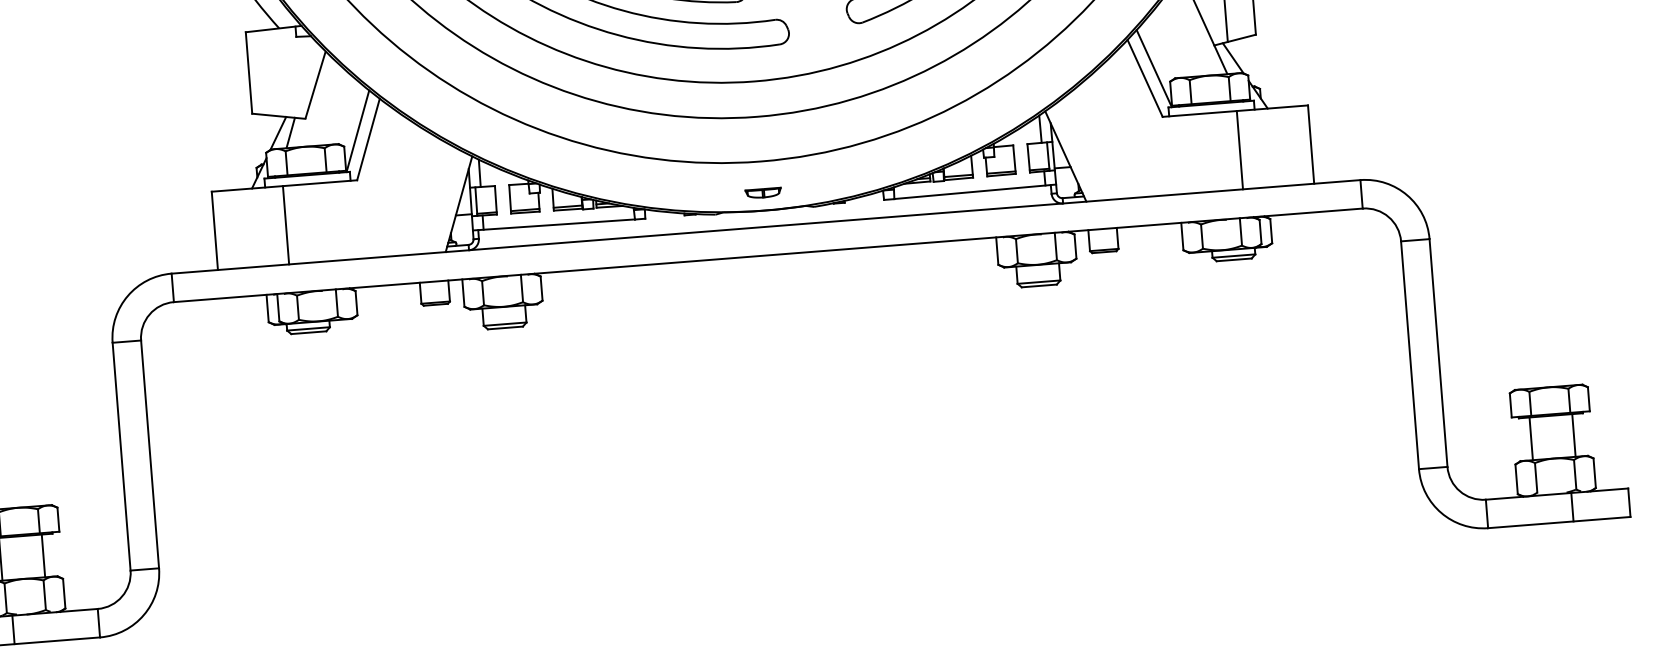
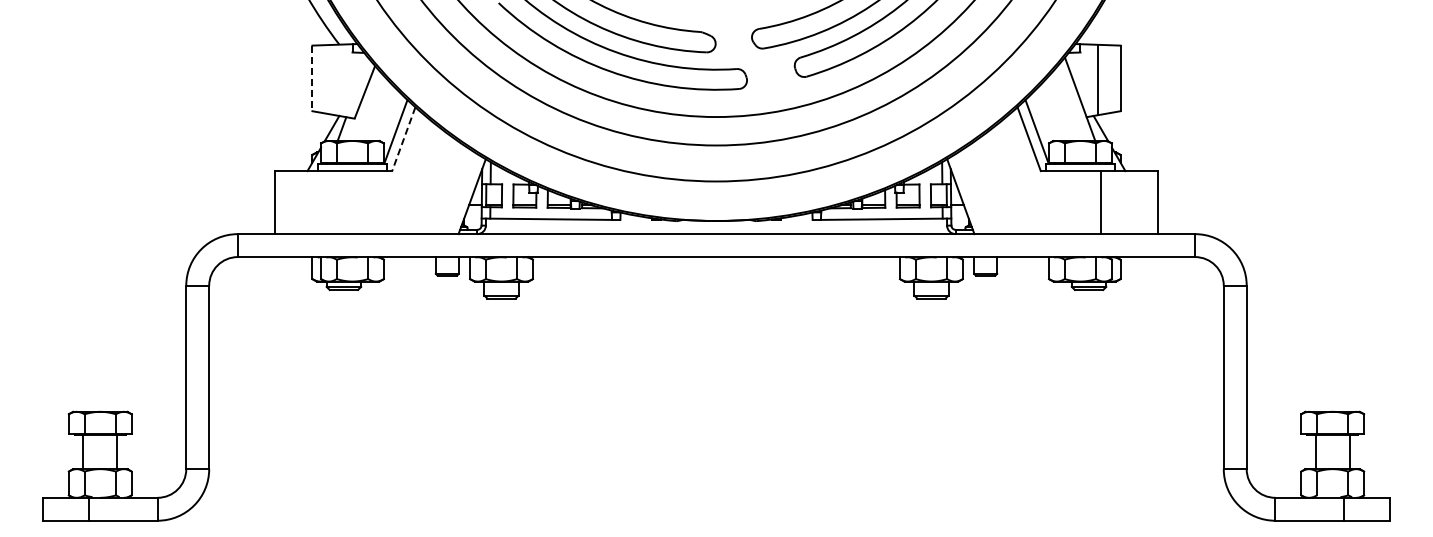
line: (249, 73) -> (312, 78), solid -> dashed
line: (368, 139) -> (403, 139), solid -> dashed
part: (763, 192) -> (716, 206), removed
line: (286, 225) -> (332, 202), removed

